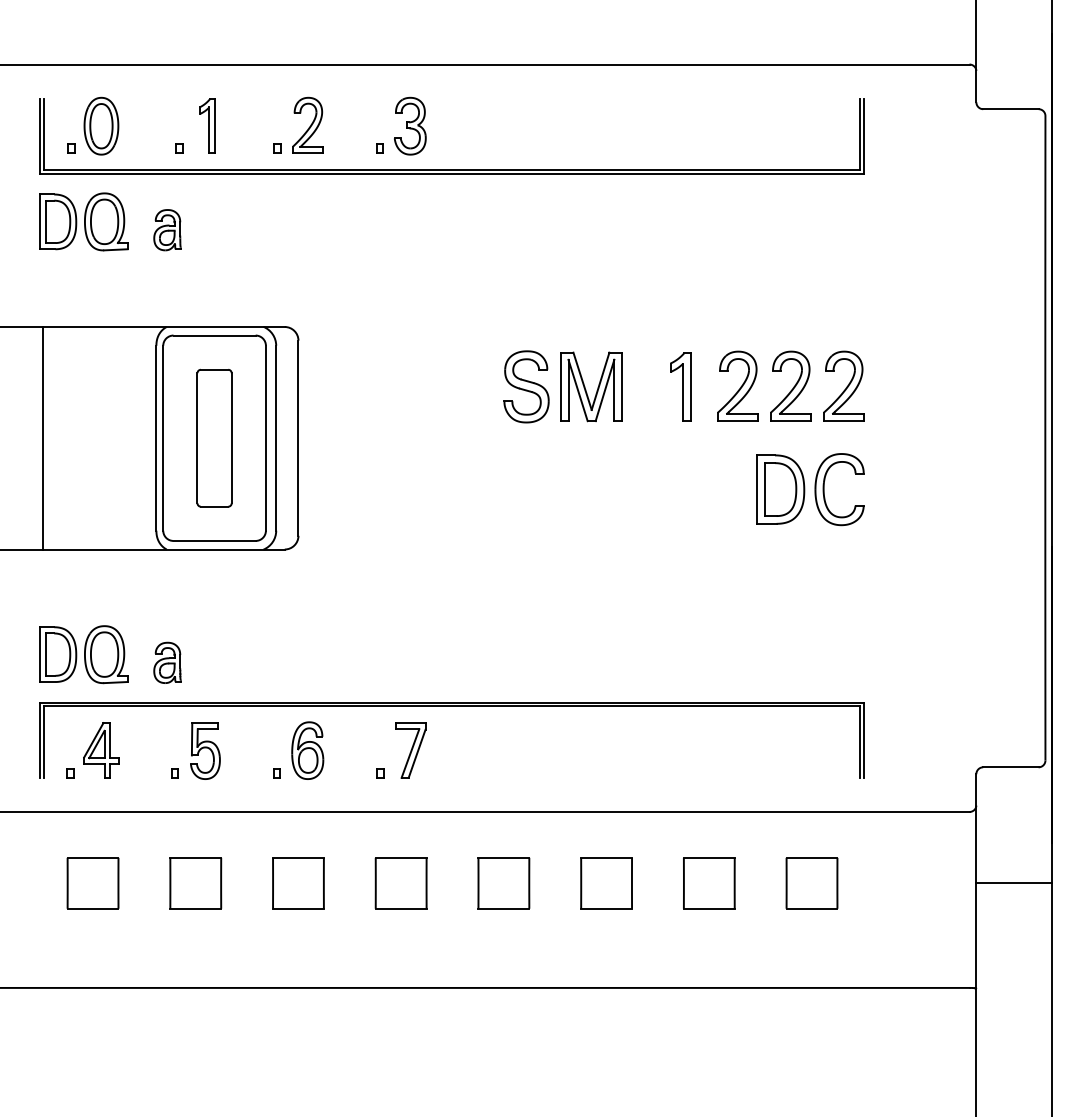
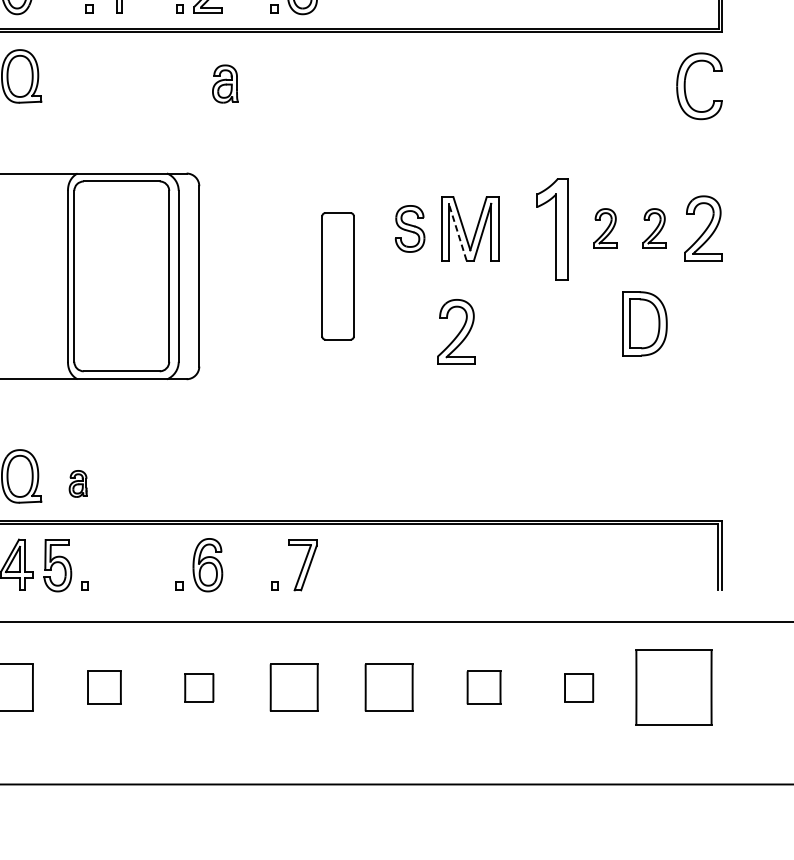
part: (167, 230) -> (225, 84), moved
part: (737, 385) -> (605, 227), size x0.6
part: (790, 385) -> (654, 227), size x0.6
part: (526, 386) -> (410, 228), size x0.7
part: (680, 386) -> (552, 228), size x1.6
line: (577, 390) -> (457, 232), solid -> dashed
part: (214, 437) -> (337, 275), moved
part: (824, 489) -> (685, 86), moved
part: (576, 497) -> (456, 331), added
part: (167, 662) -> (78, 483), size x0.7
part: (205, 750) -> (57, 565), moved
part: (195, 883) -> (104, 687), size x0.7
part: (298, 883) -> (199, 687), size x0.6
part: (606, 883) -> (484, 687), size x0.7
part: (709, 883) -> (579, 687), size x0.6
part: (811, 883) -> (673, 687), size x1.6

